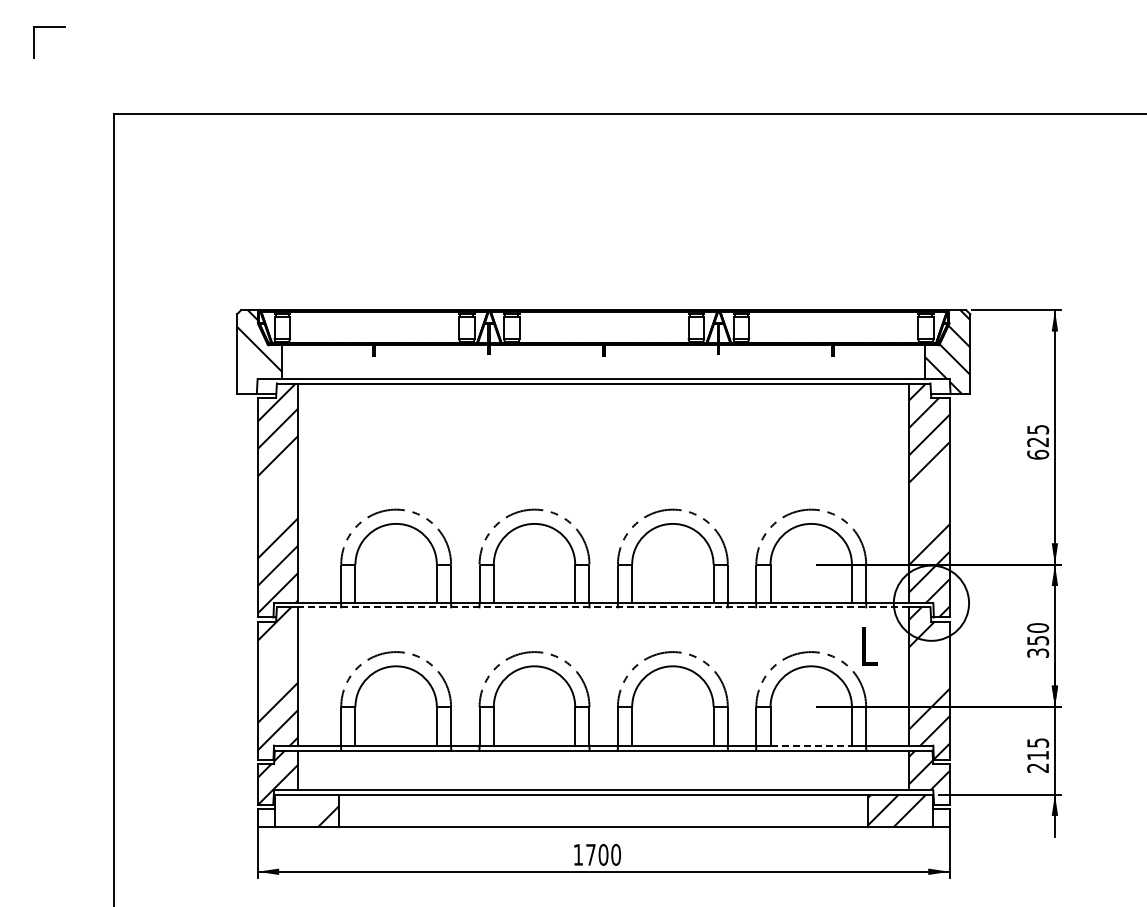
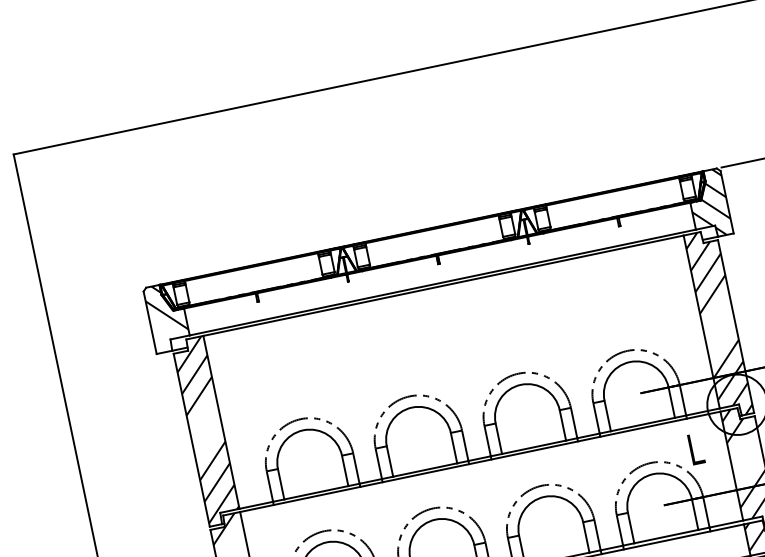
line: (603, 607) -> (480, 462), dashed -> solid
line: (811, 745) -> (666, 536), dashed -> solid

